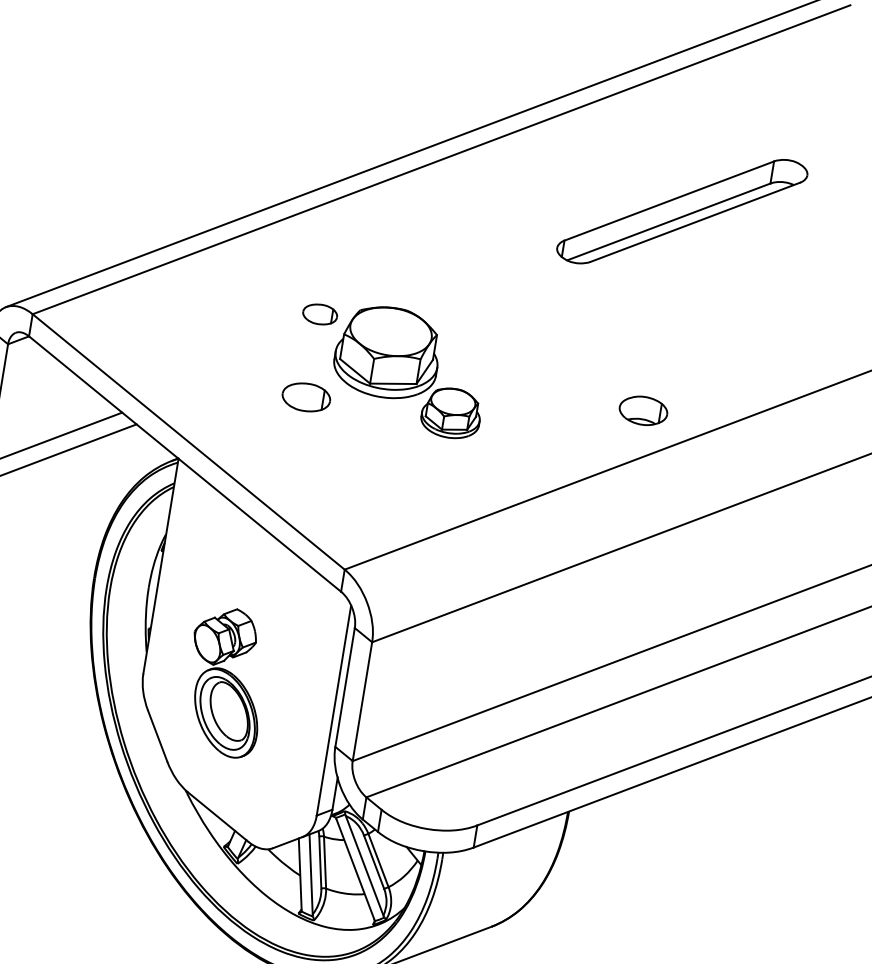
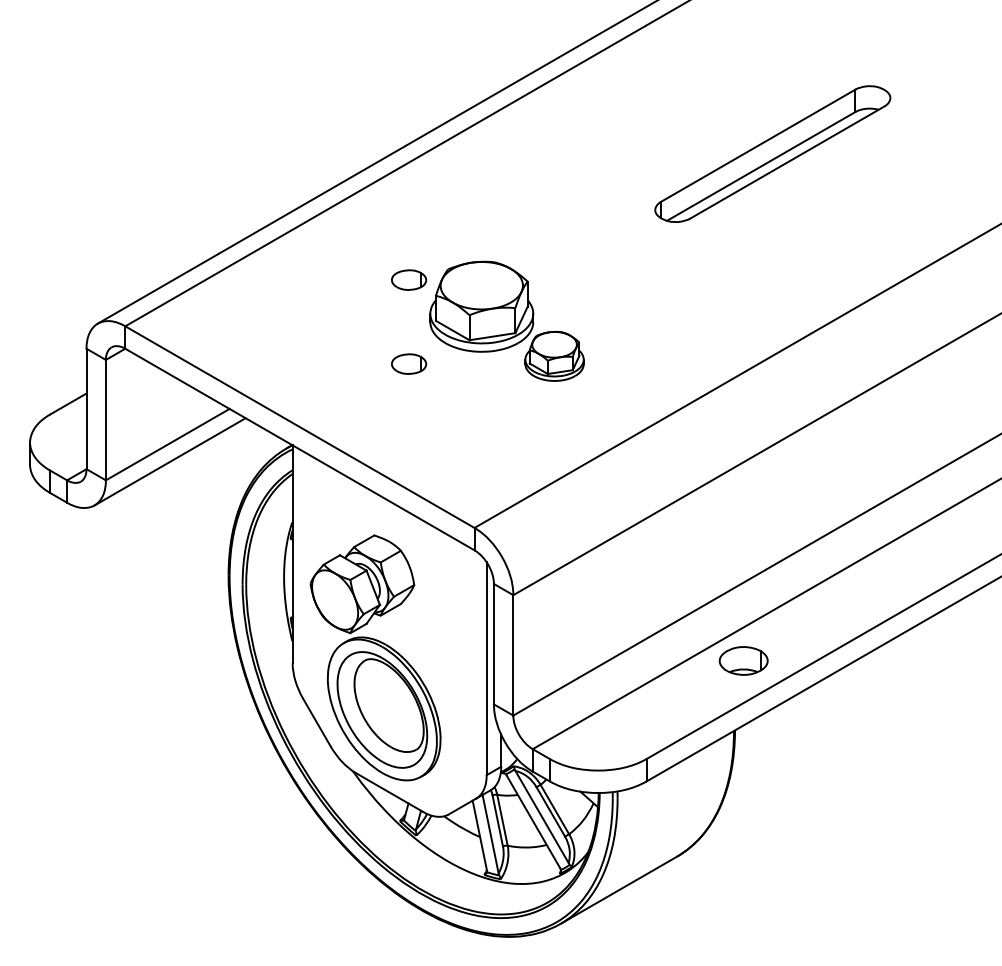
part: (682, 211) -> (772, 153), moved
part: (307, 396) -> (409, 363), size x0.71
part: (643, 410) -> (743, 660), moved
part: (226, 681) -> (375, 657), size x1.67

